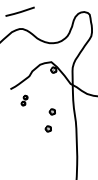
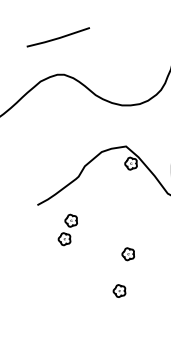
part: (24, 100) -> (67, 229), size x1.43

